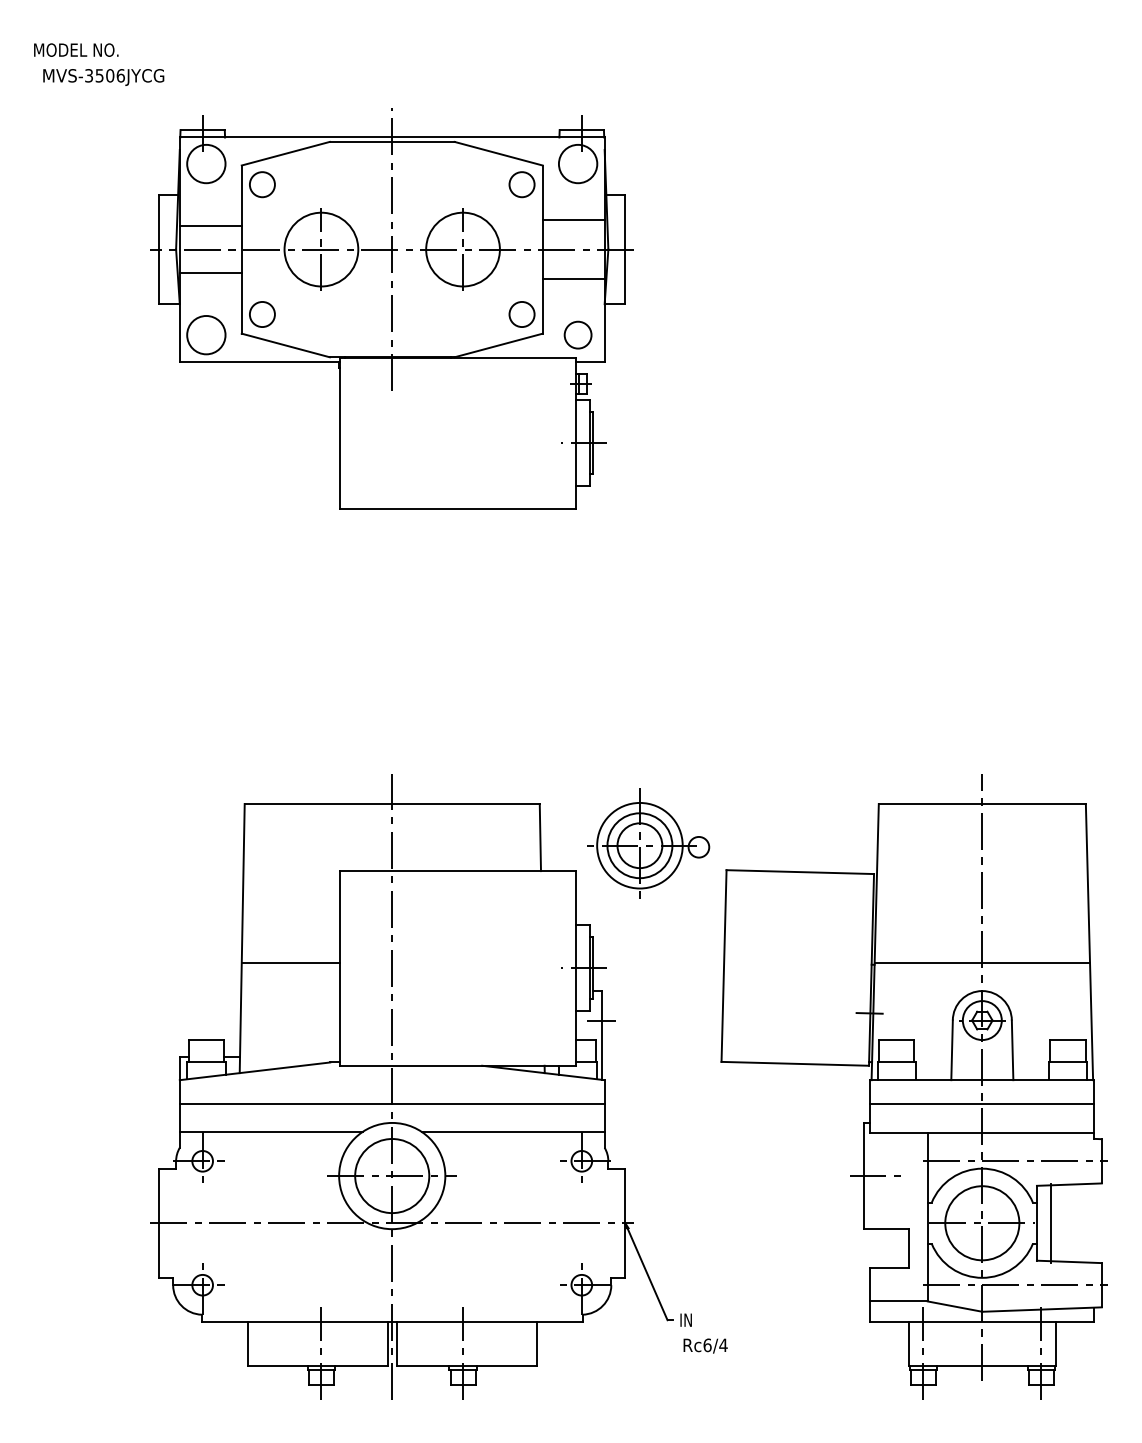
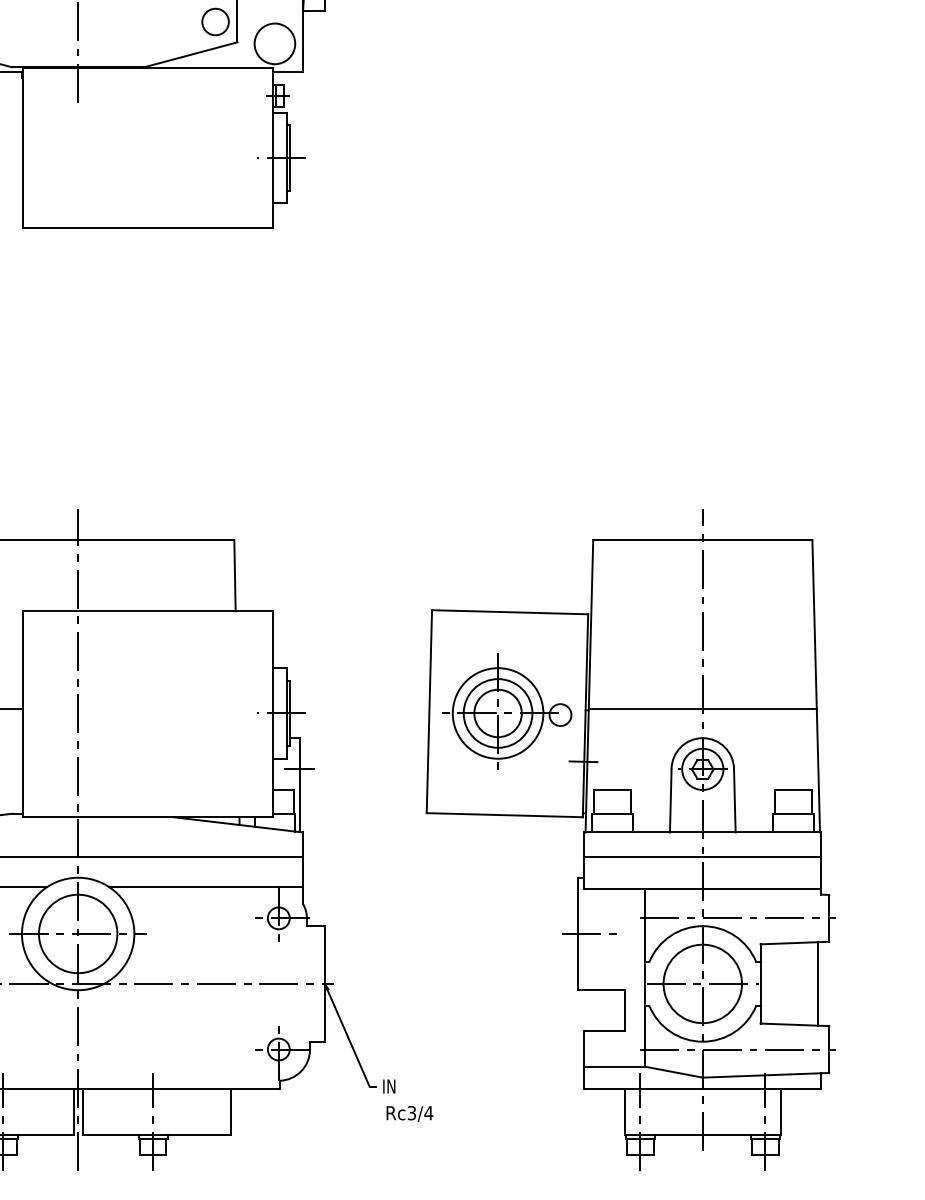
circle: (577, 334) -> (274, 43), size x1.43
part: (648, 843) -> (507, 711), moved
line: (1050, 1222) -> (818, 983), moved
text: (707, 1345) -> (411, 1113), Rc6/4 -> Rc3/4

